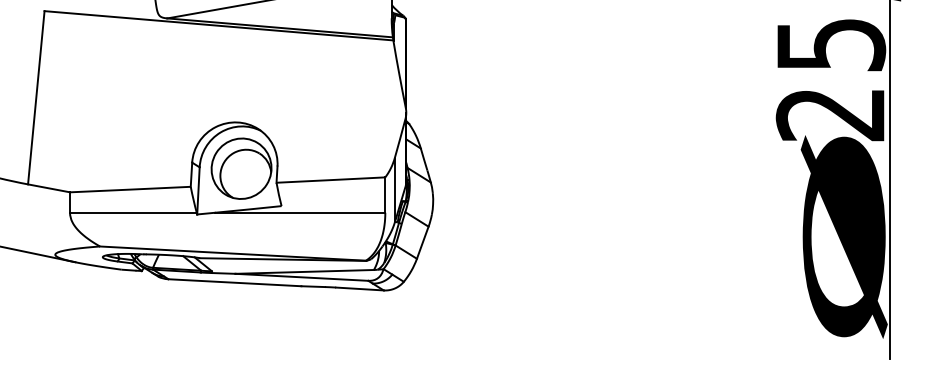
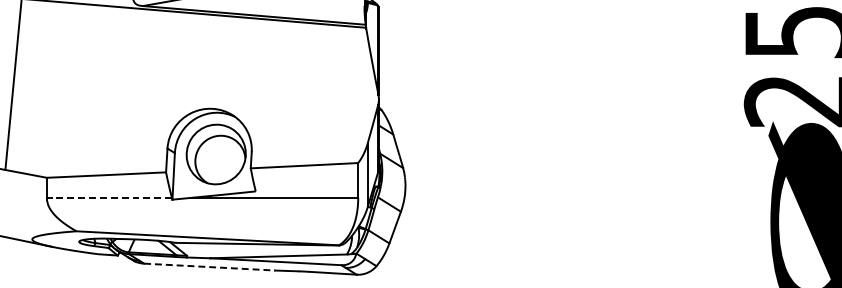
line: (132, 212) -> (108, 197), solid -> dashed
line: (234, 282) -> (209, 266), solid -> dashed

